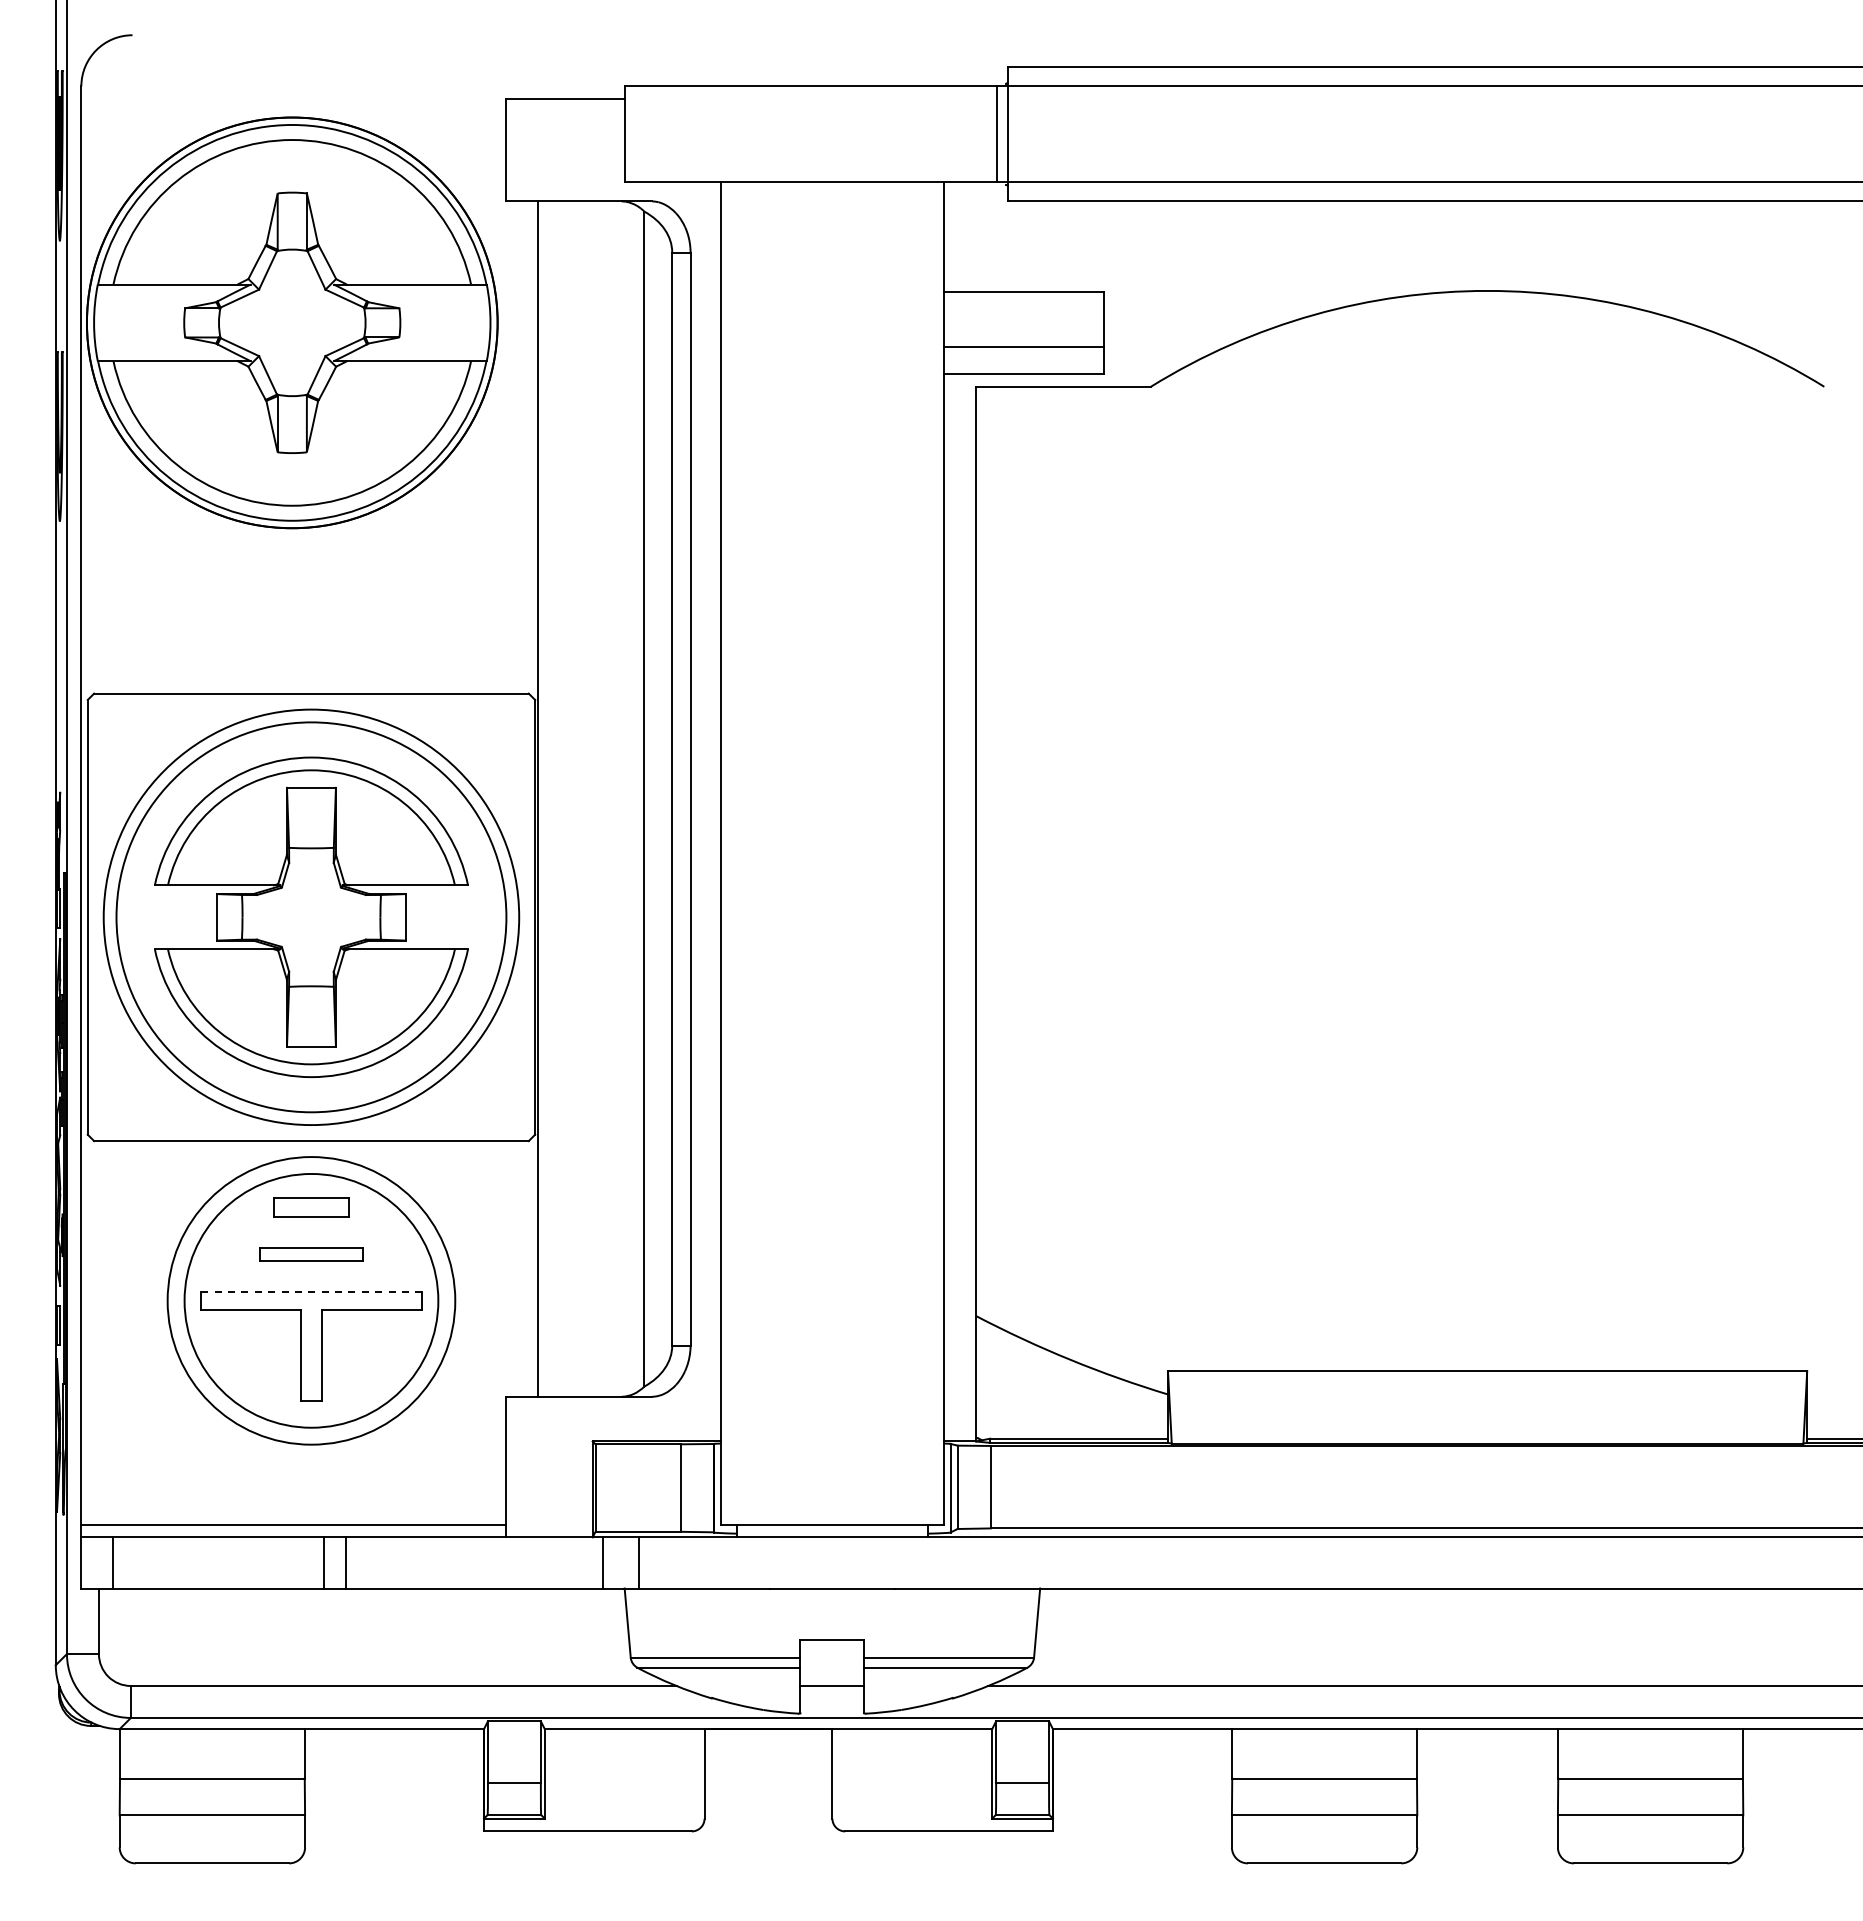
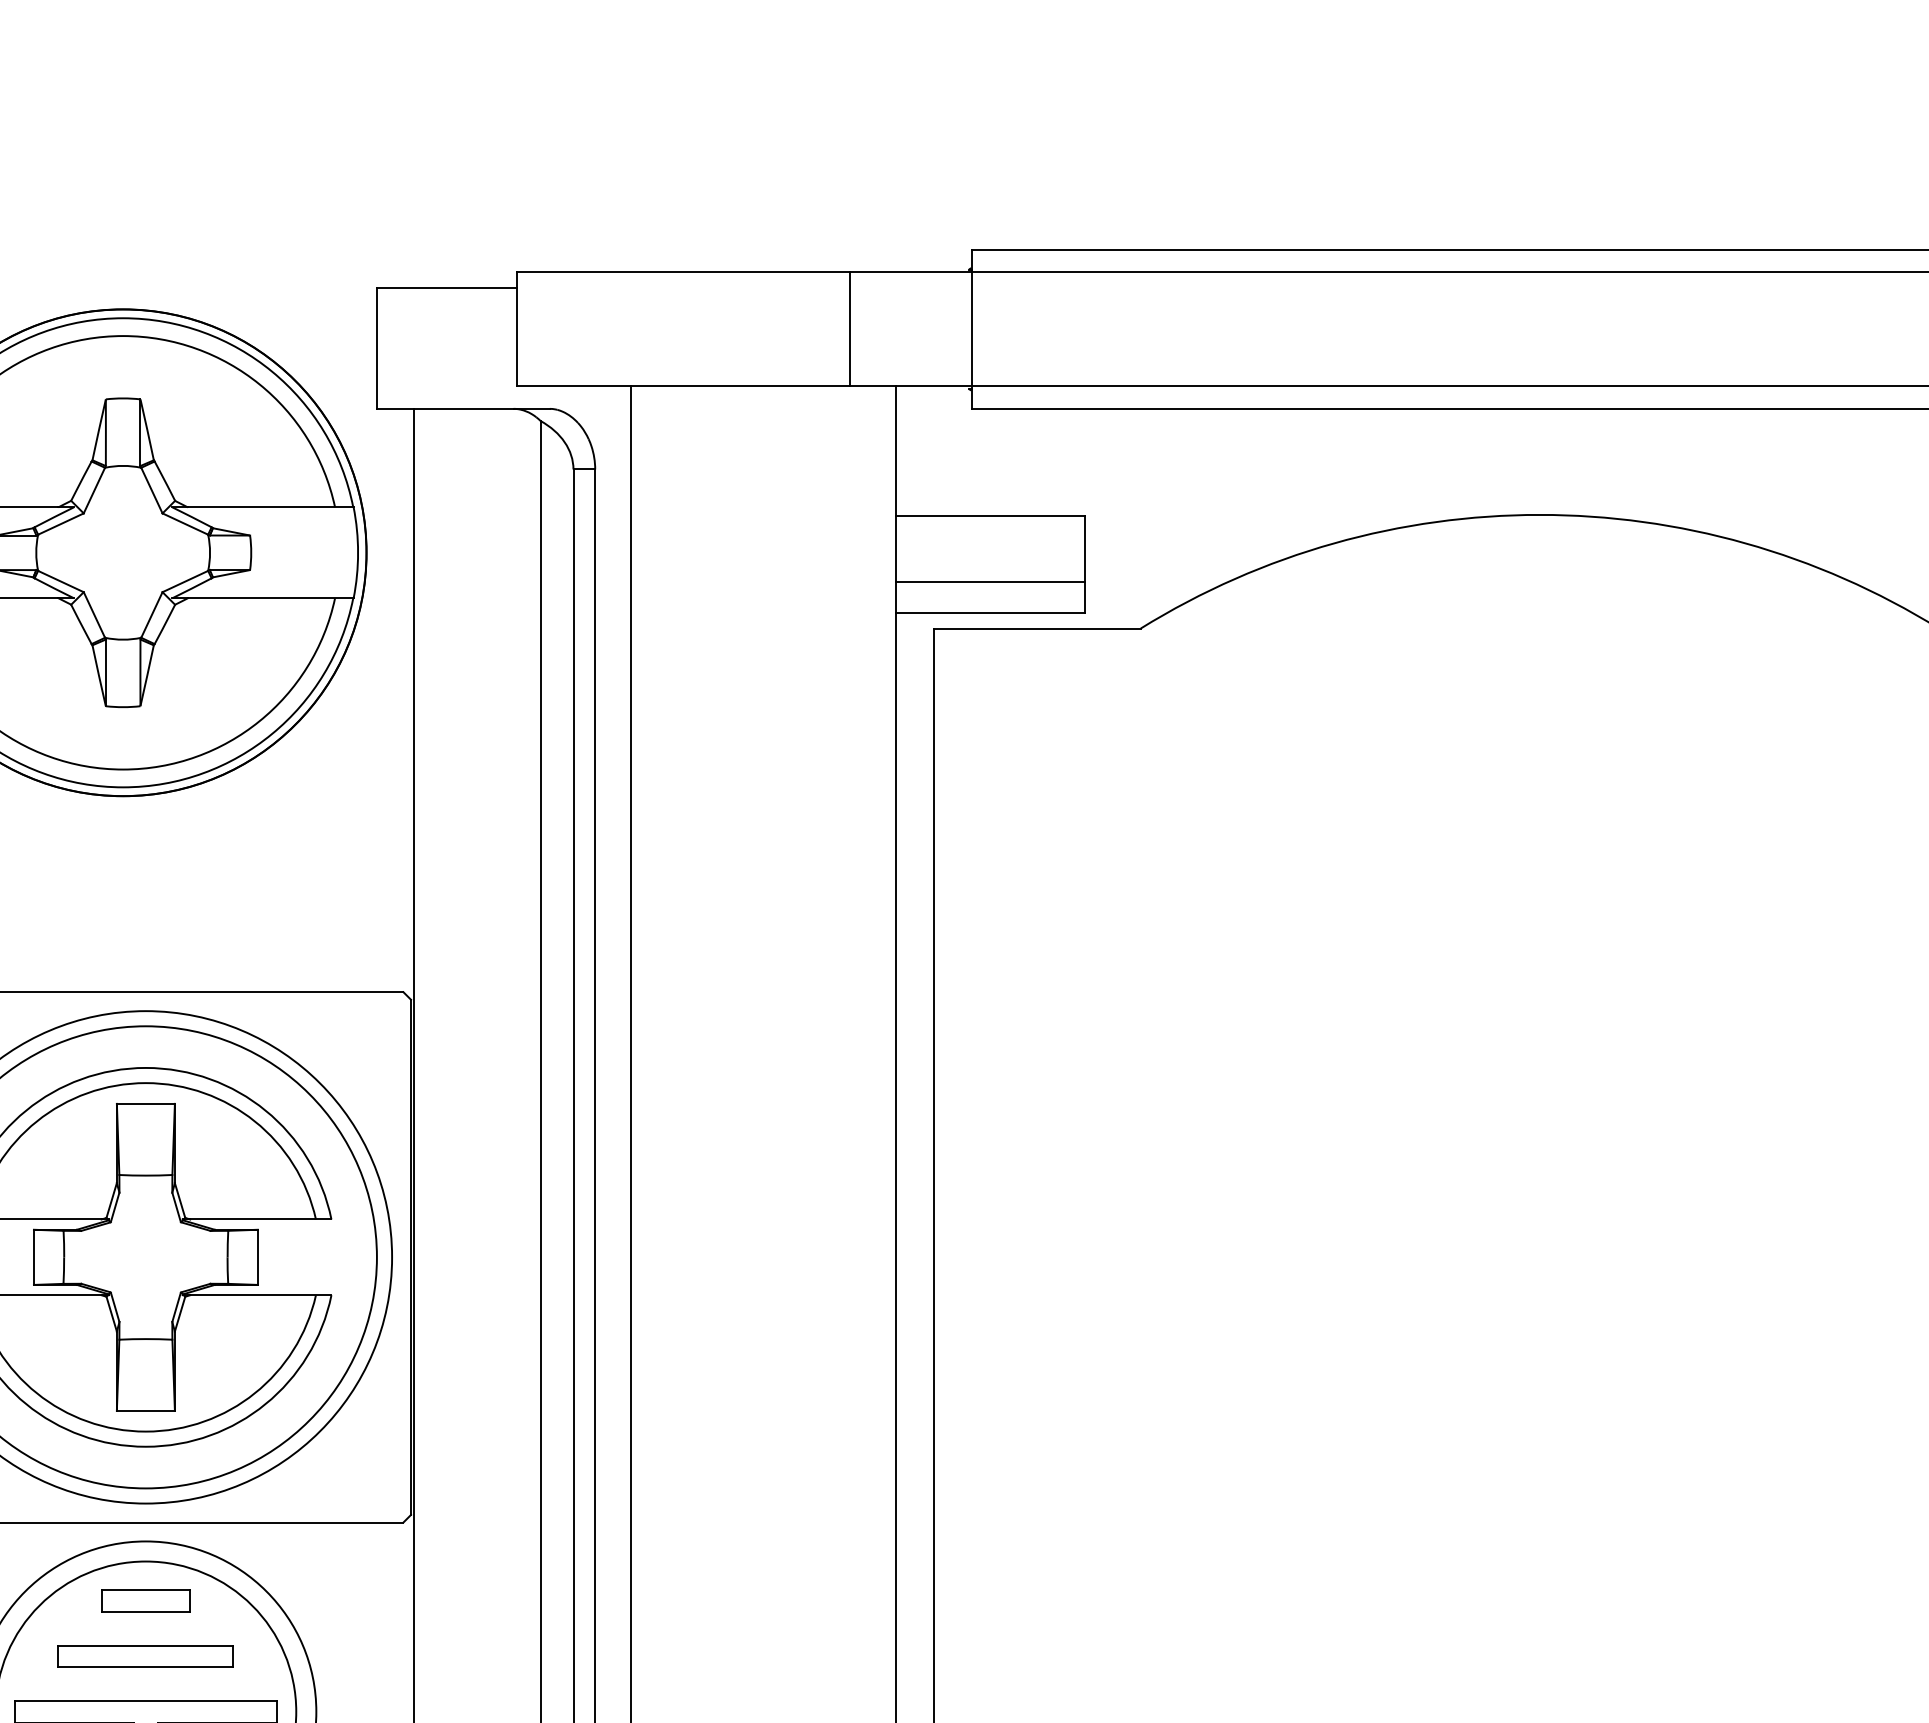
line: (996, 134) -> (849, 329), moved
part: (311, 1253) -> (145, 1655), size x1.43
line: (311, 1291) -> (145, 1700), dashed -> solid

